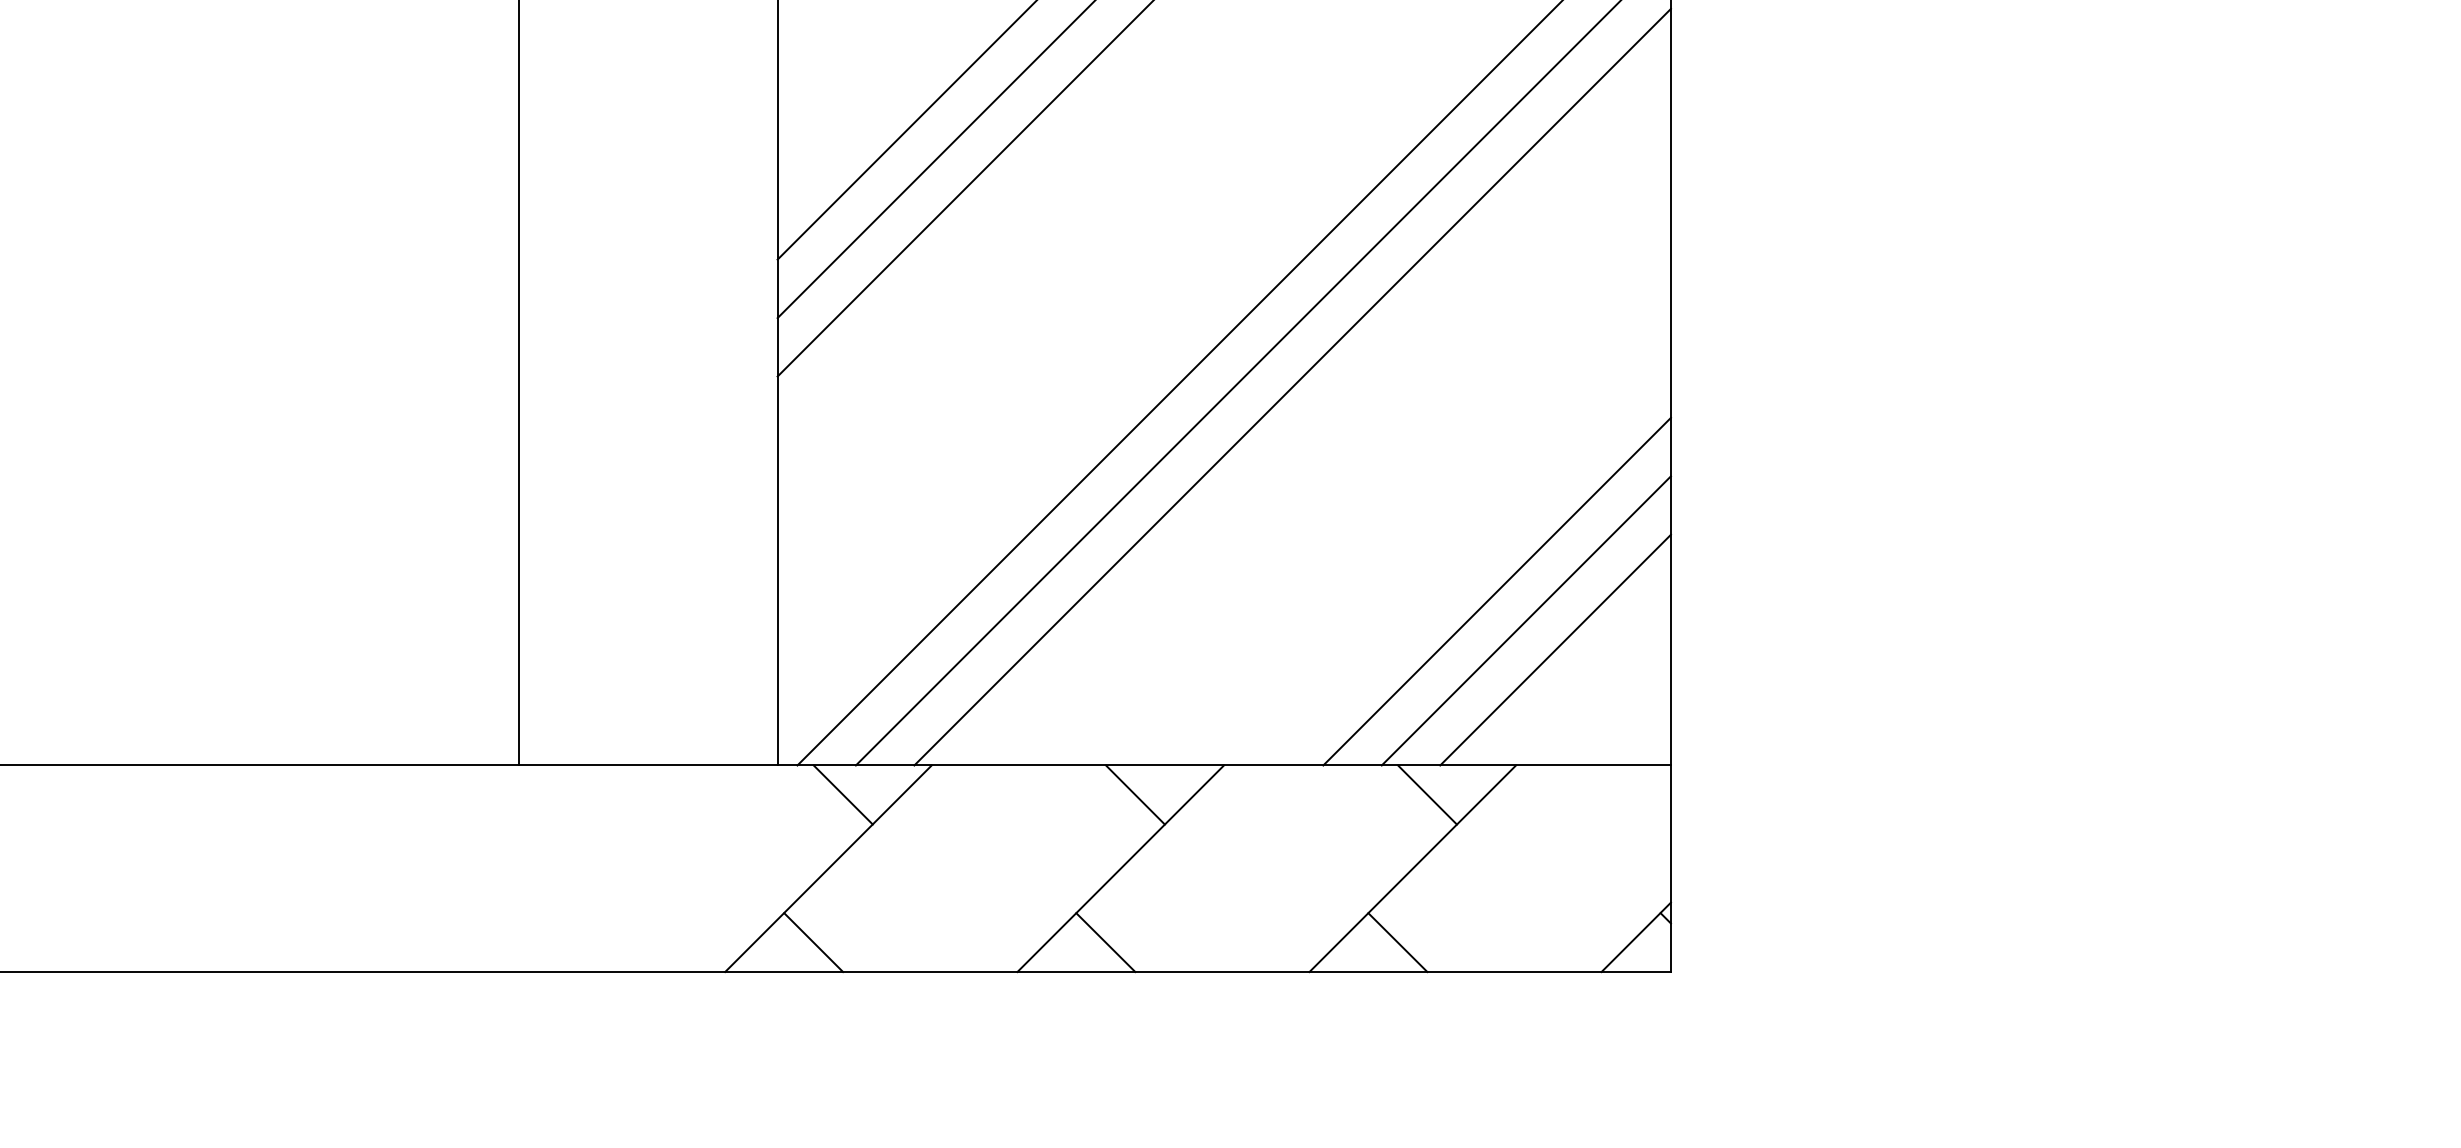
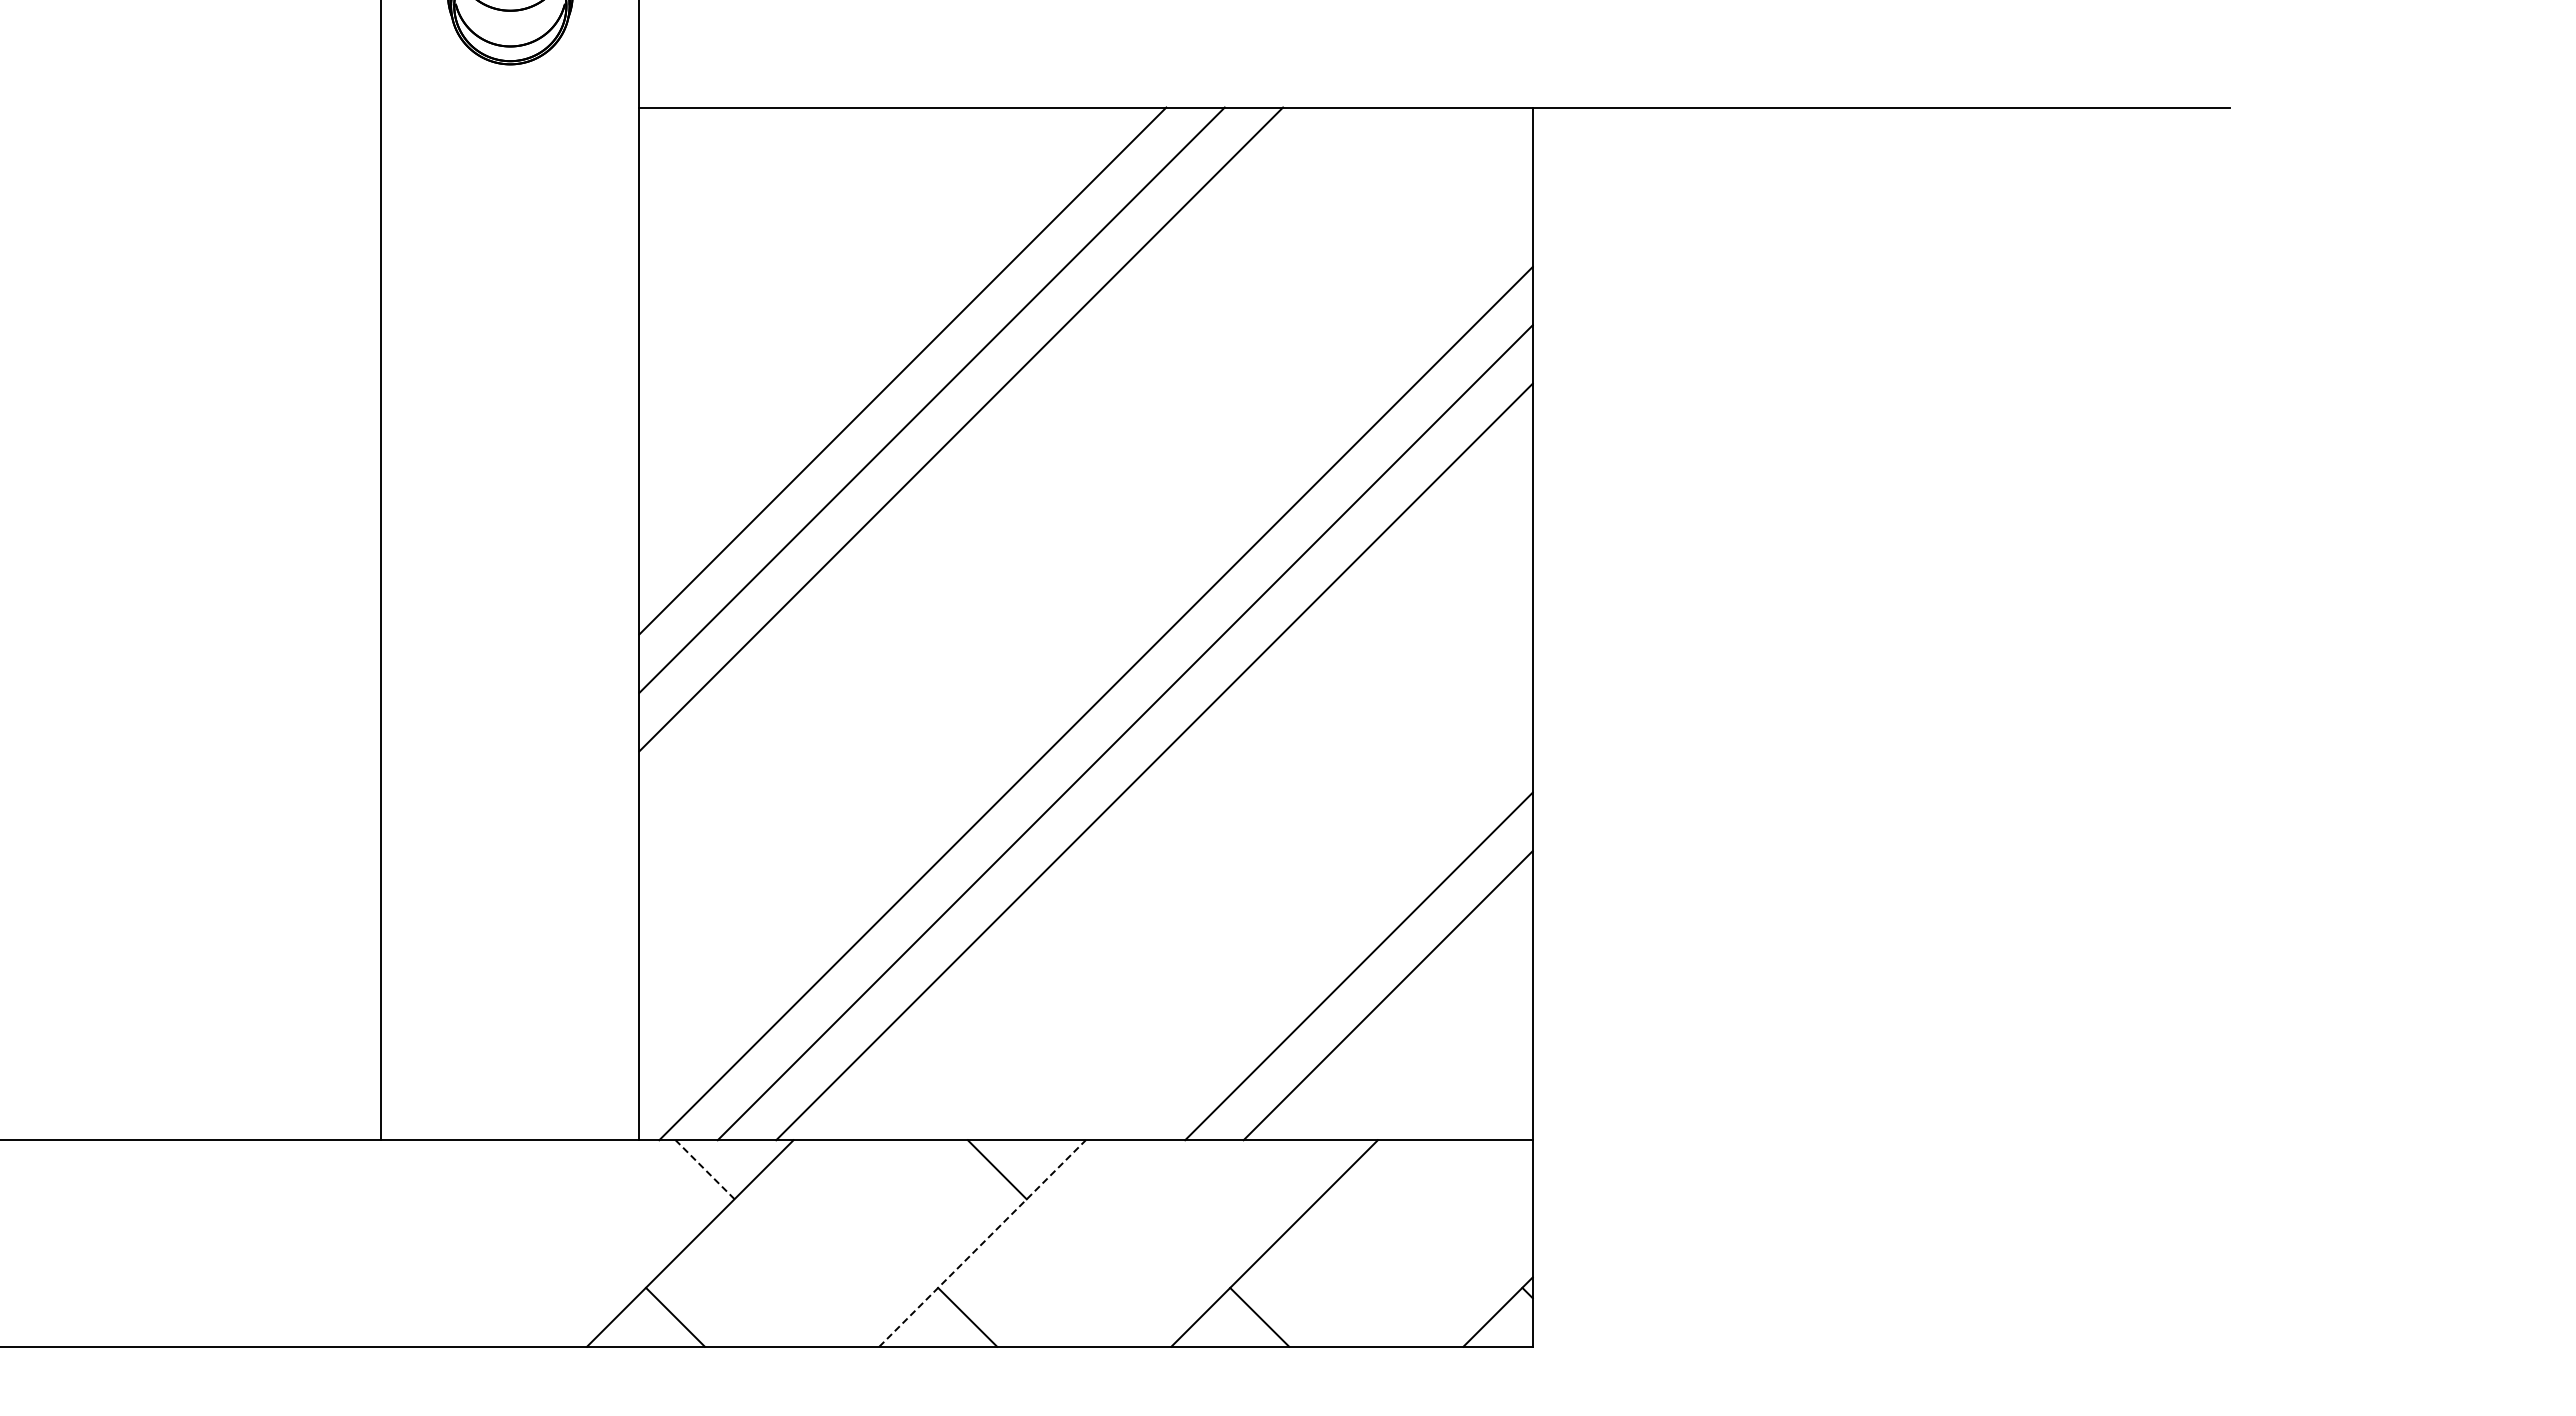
line: (1555, 649) -> (1417, 1024), removed
line: (843, 794) -> (705, 1169), solid -> dashed
line: (1426, 794) -> (1288, 1169), removed
line: (1120, 868) -> (982, 1243), solid -> dashed

